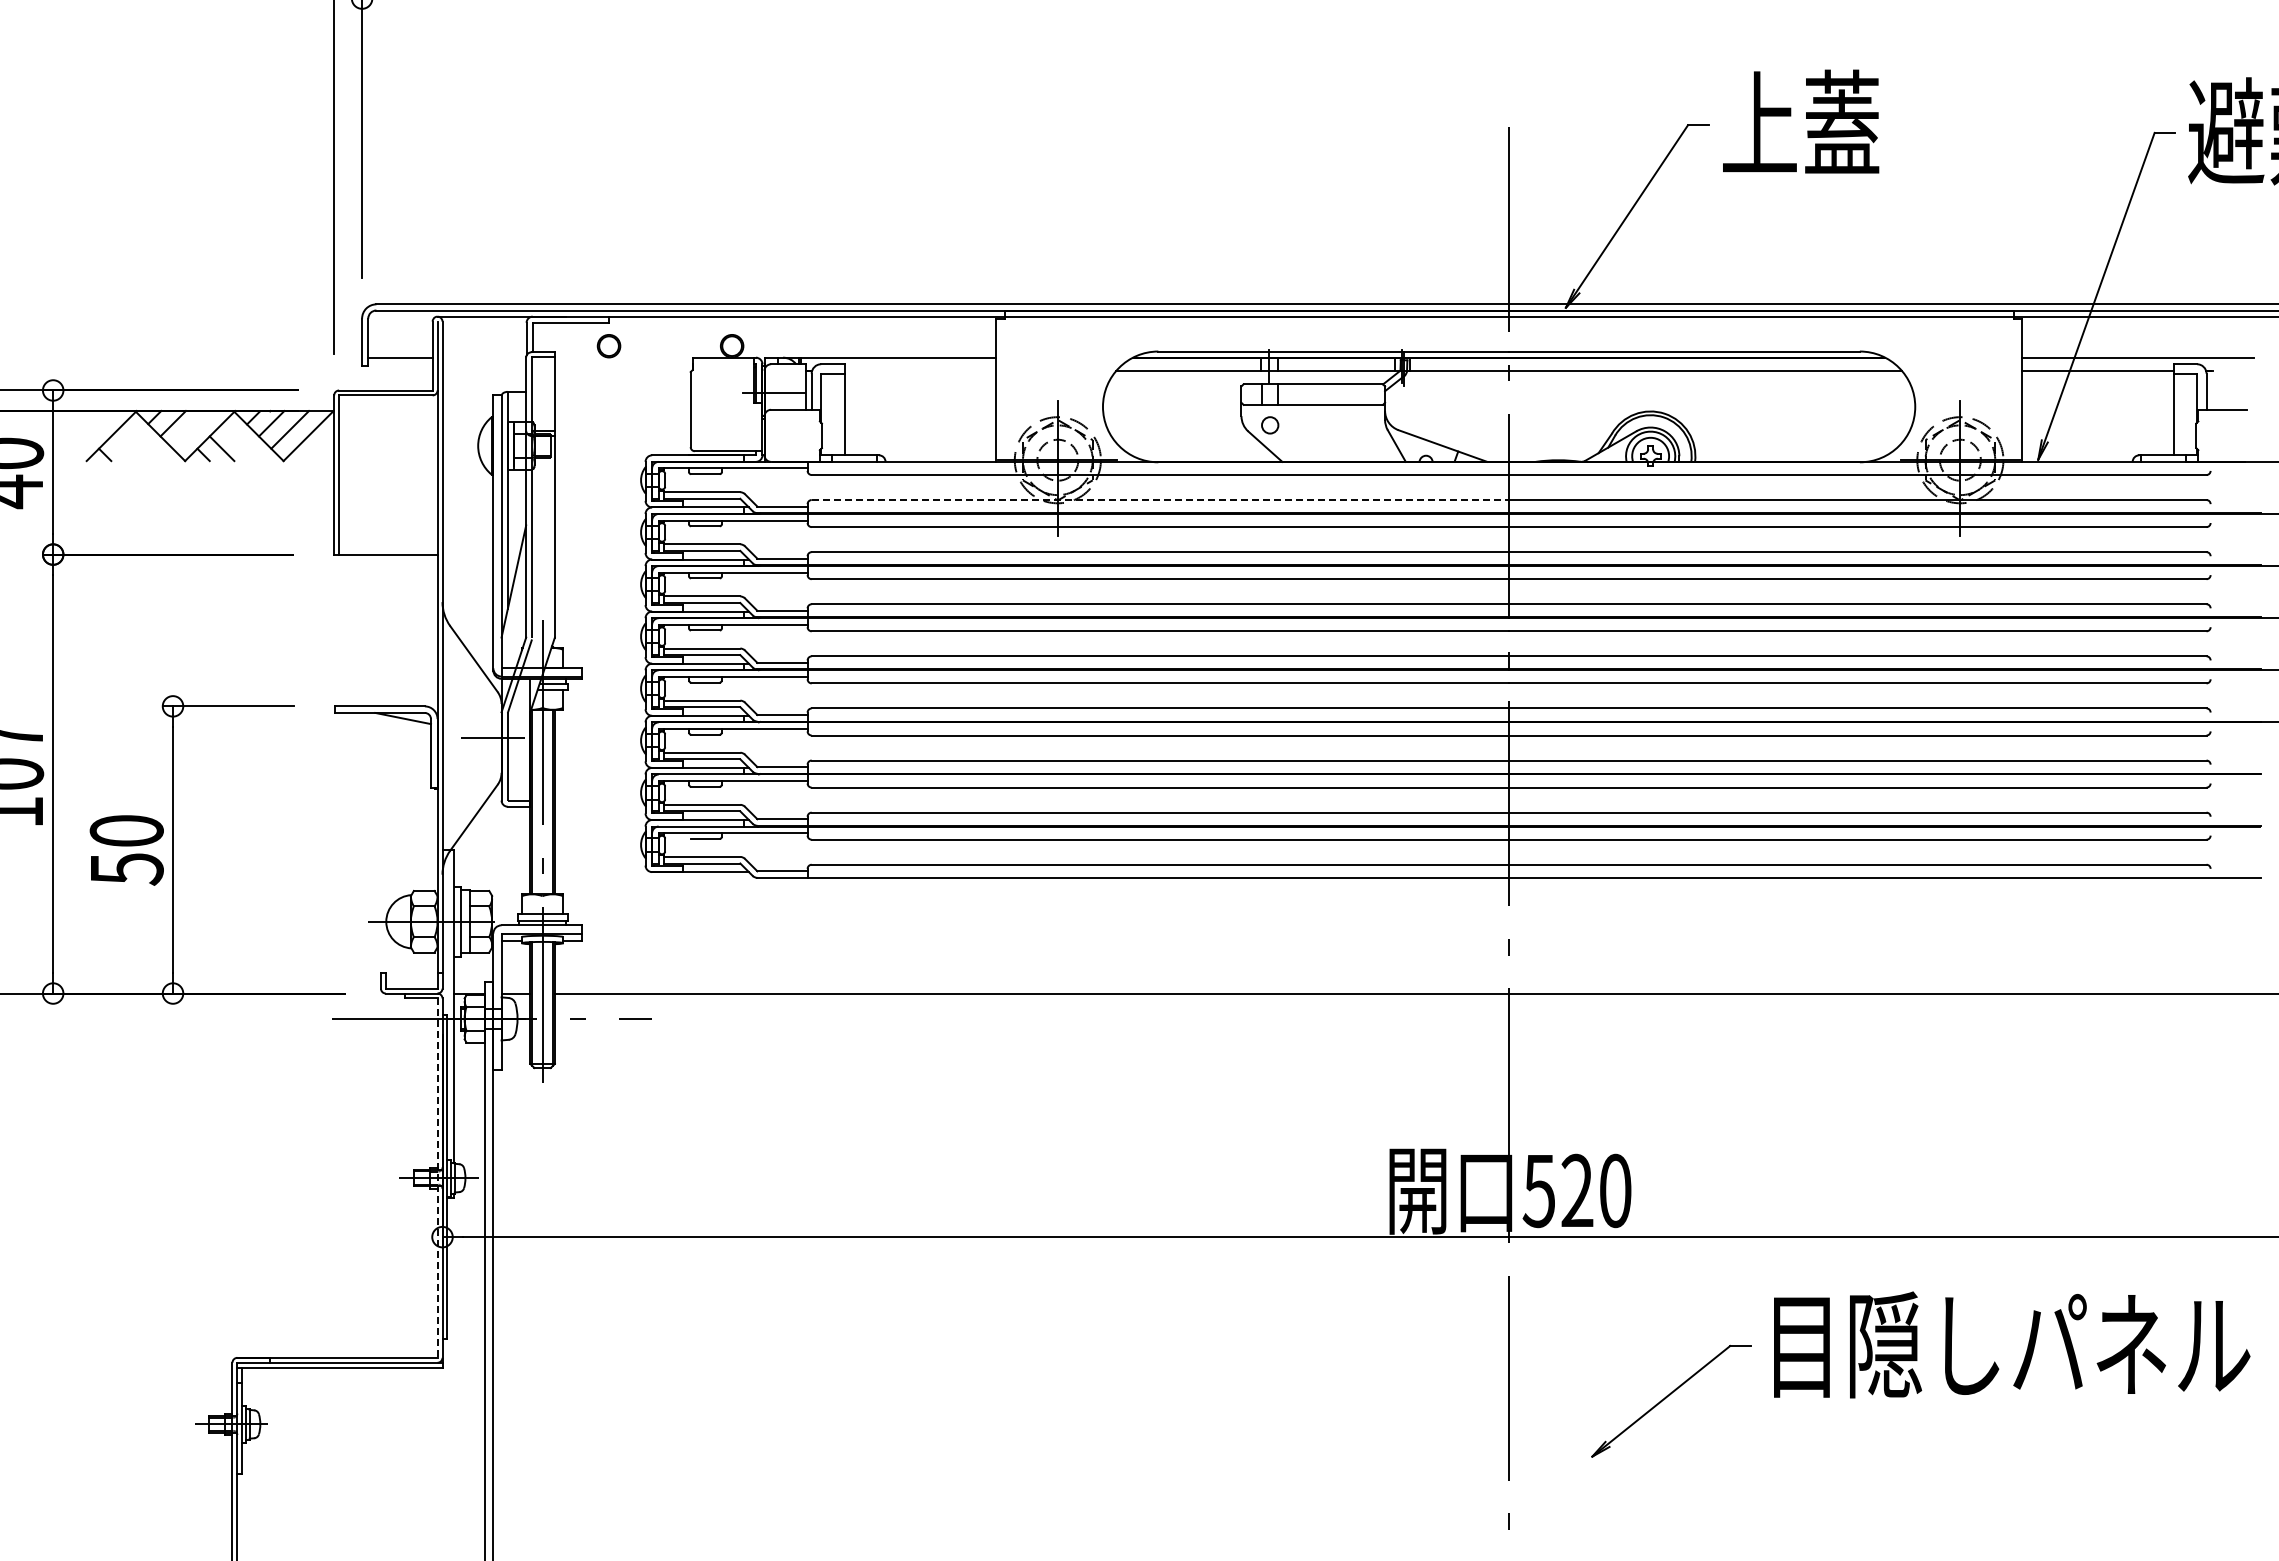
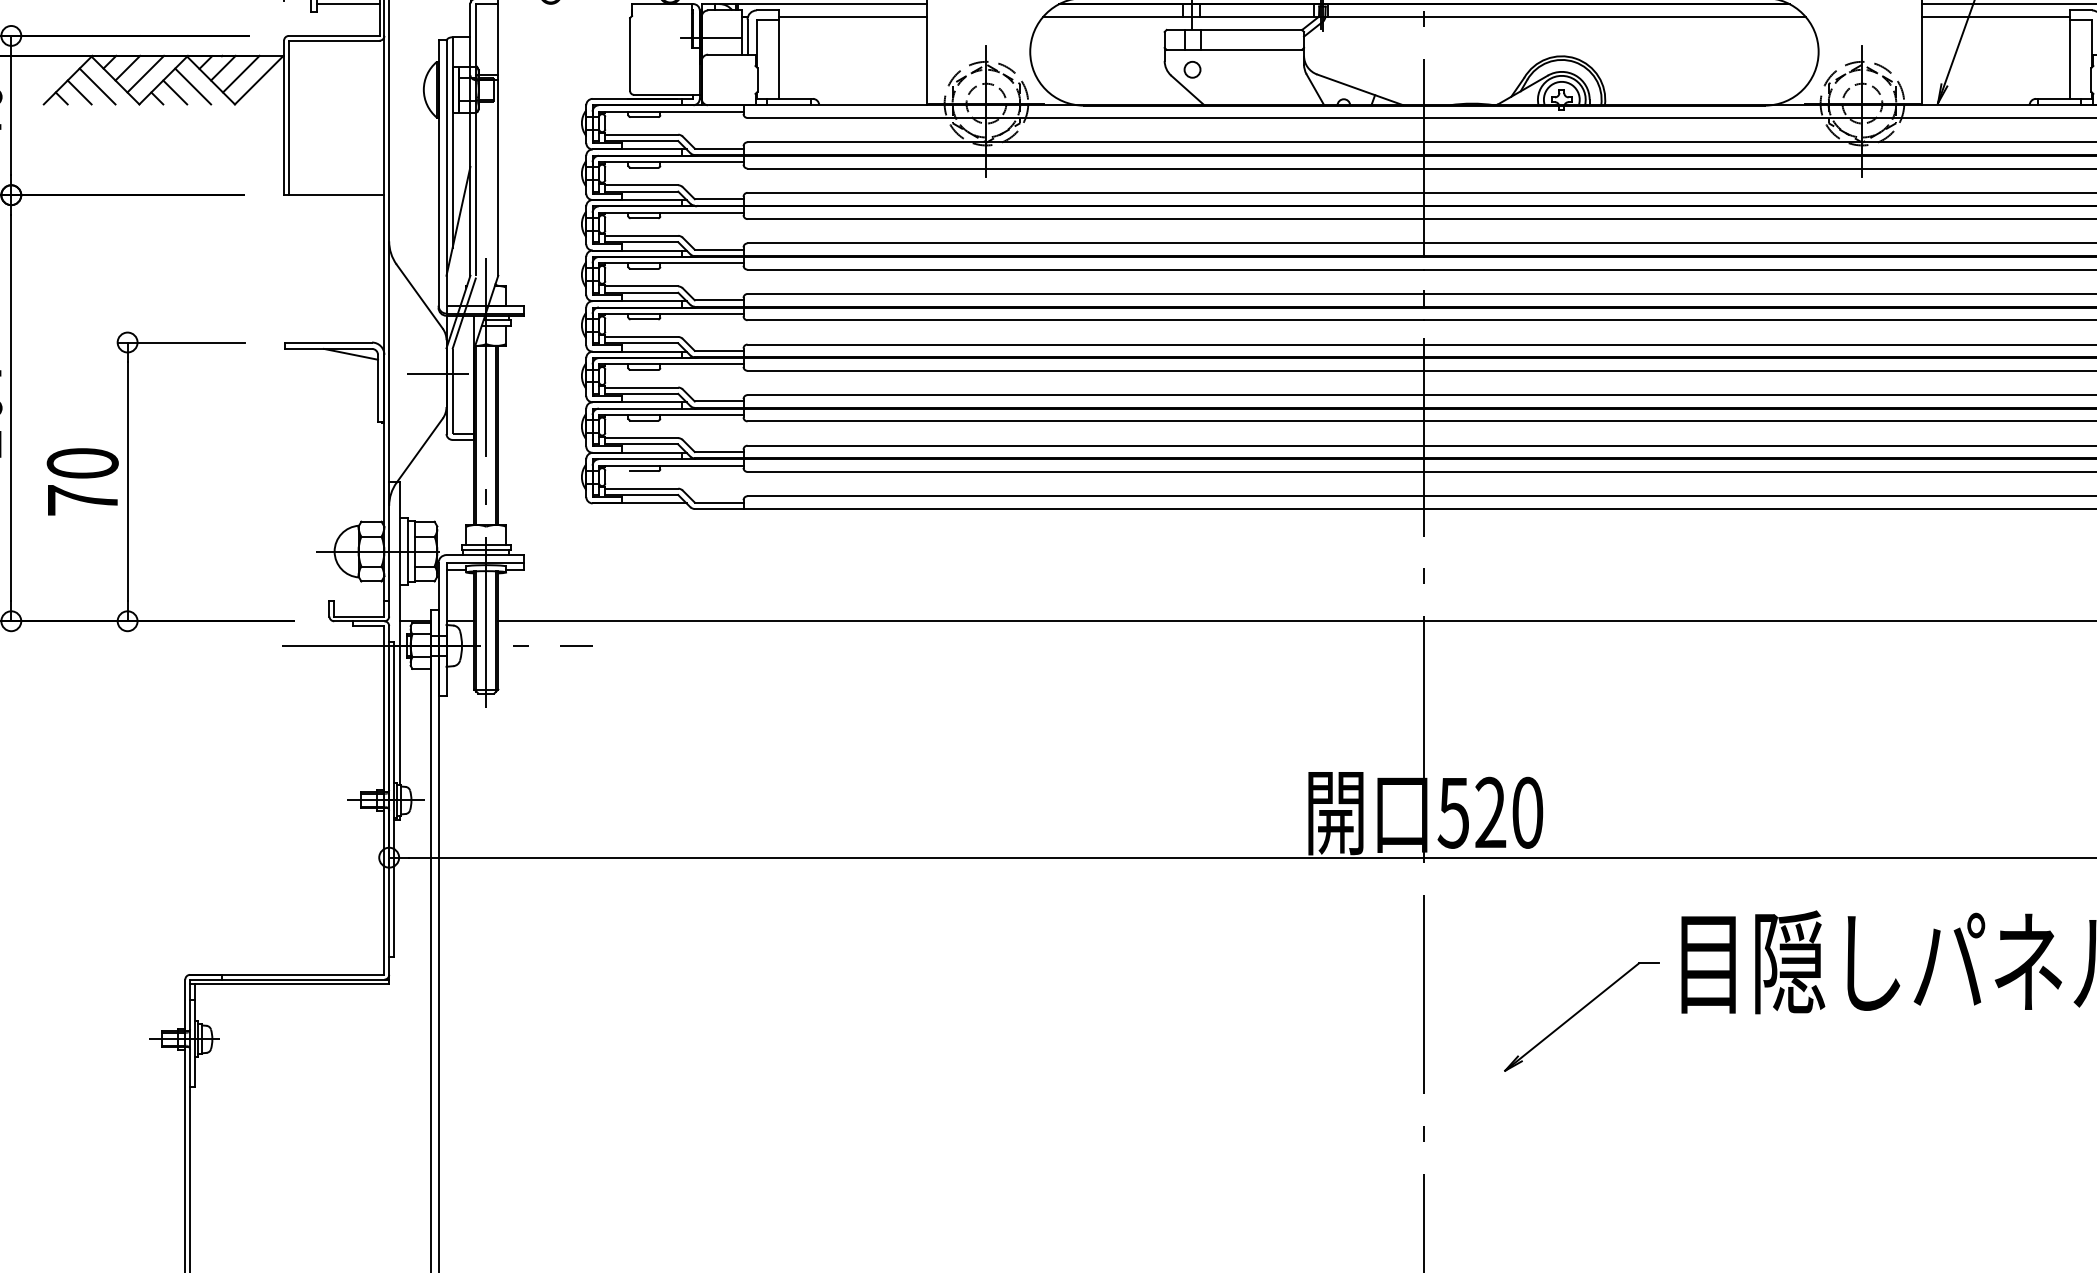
line: (920, 370) -> (853, 16), added
line: (191, 429) -> (145, 73), added
line: (141, 442) -> (97, 86), added
line: (240, 442) -> (193, 86), added
line: (123, 448) -> (79, 92), added
line: (1160, 500) -> (1086, 142), dashed -> solid
text: (127, 869) -> (83, 500), 50 -> 70
line: (437, 1178) -> (384, 800), dashed -> solid

